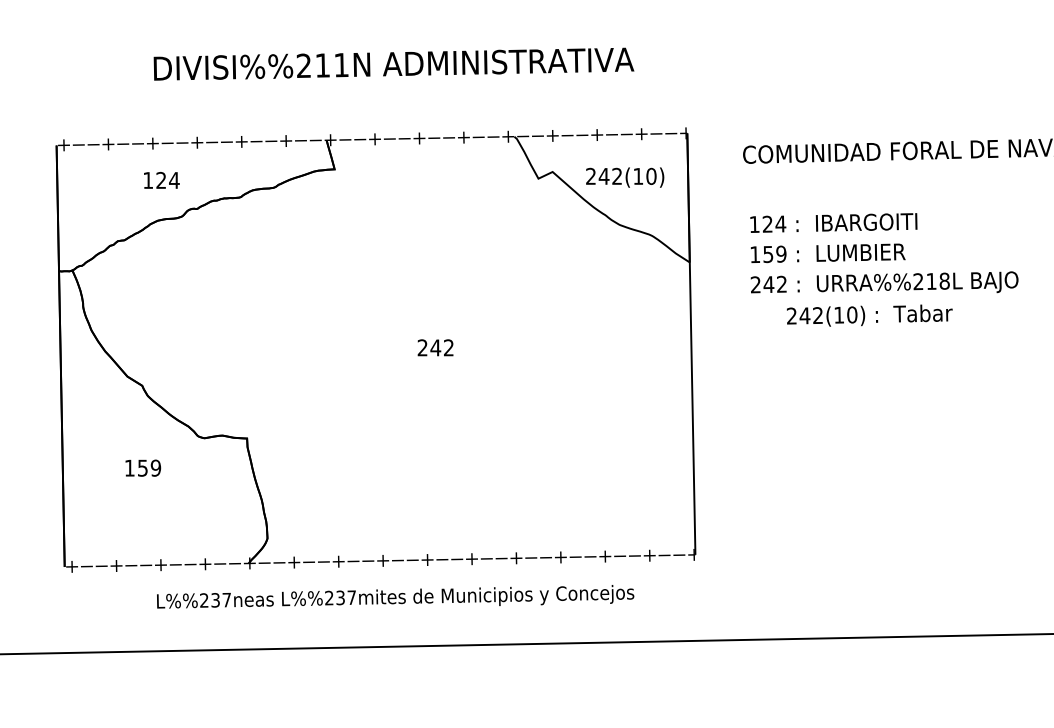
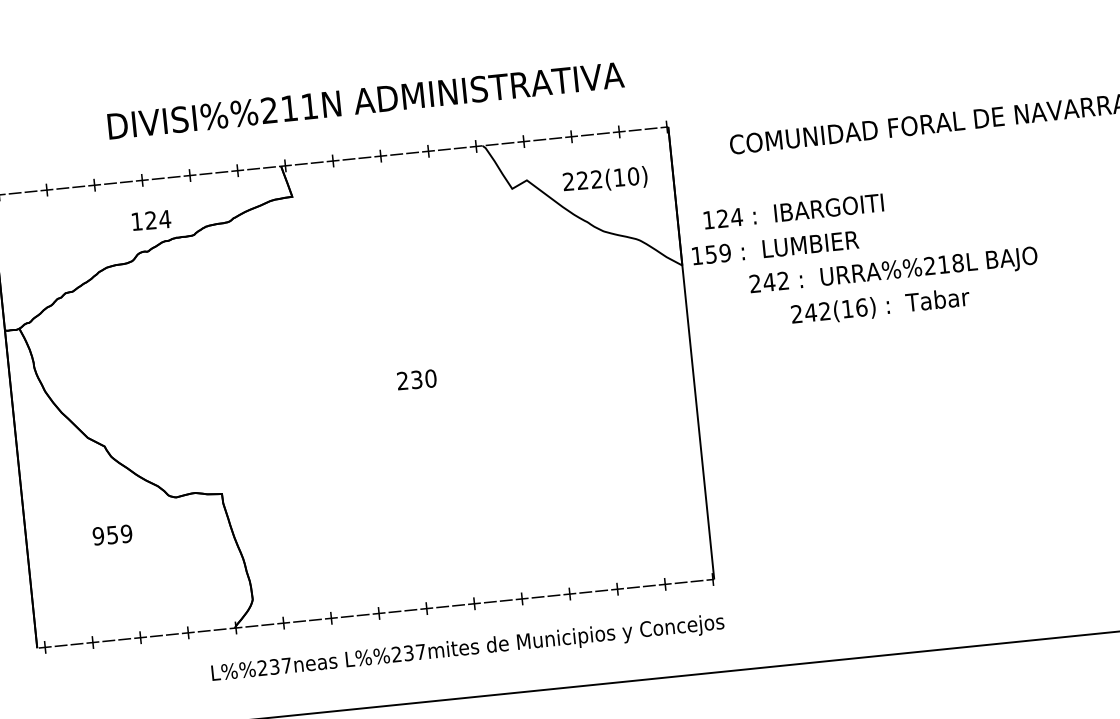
text: (393, 63) -> (365, 100), moved
text: (603, 175) -> (581, 179), 242(10) -> 222(10)
text: (161, 180) -> (151, 220), moved
text: (833, 222) -> (793, 210), moved
text: (828, 253) -> (775, 248), moved
text: (852, 314) -> (861, 307), 242(10) -> 242(16)
text: (442, 347) -> (424, 378), 242 -> 230
text: (129, 467) -> (98, 535), 159 -> 959
text: (395, 596) -> (467, 646), moved

